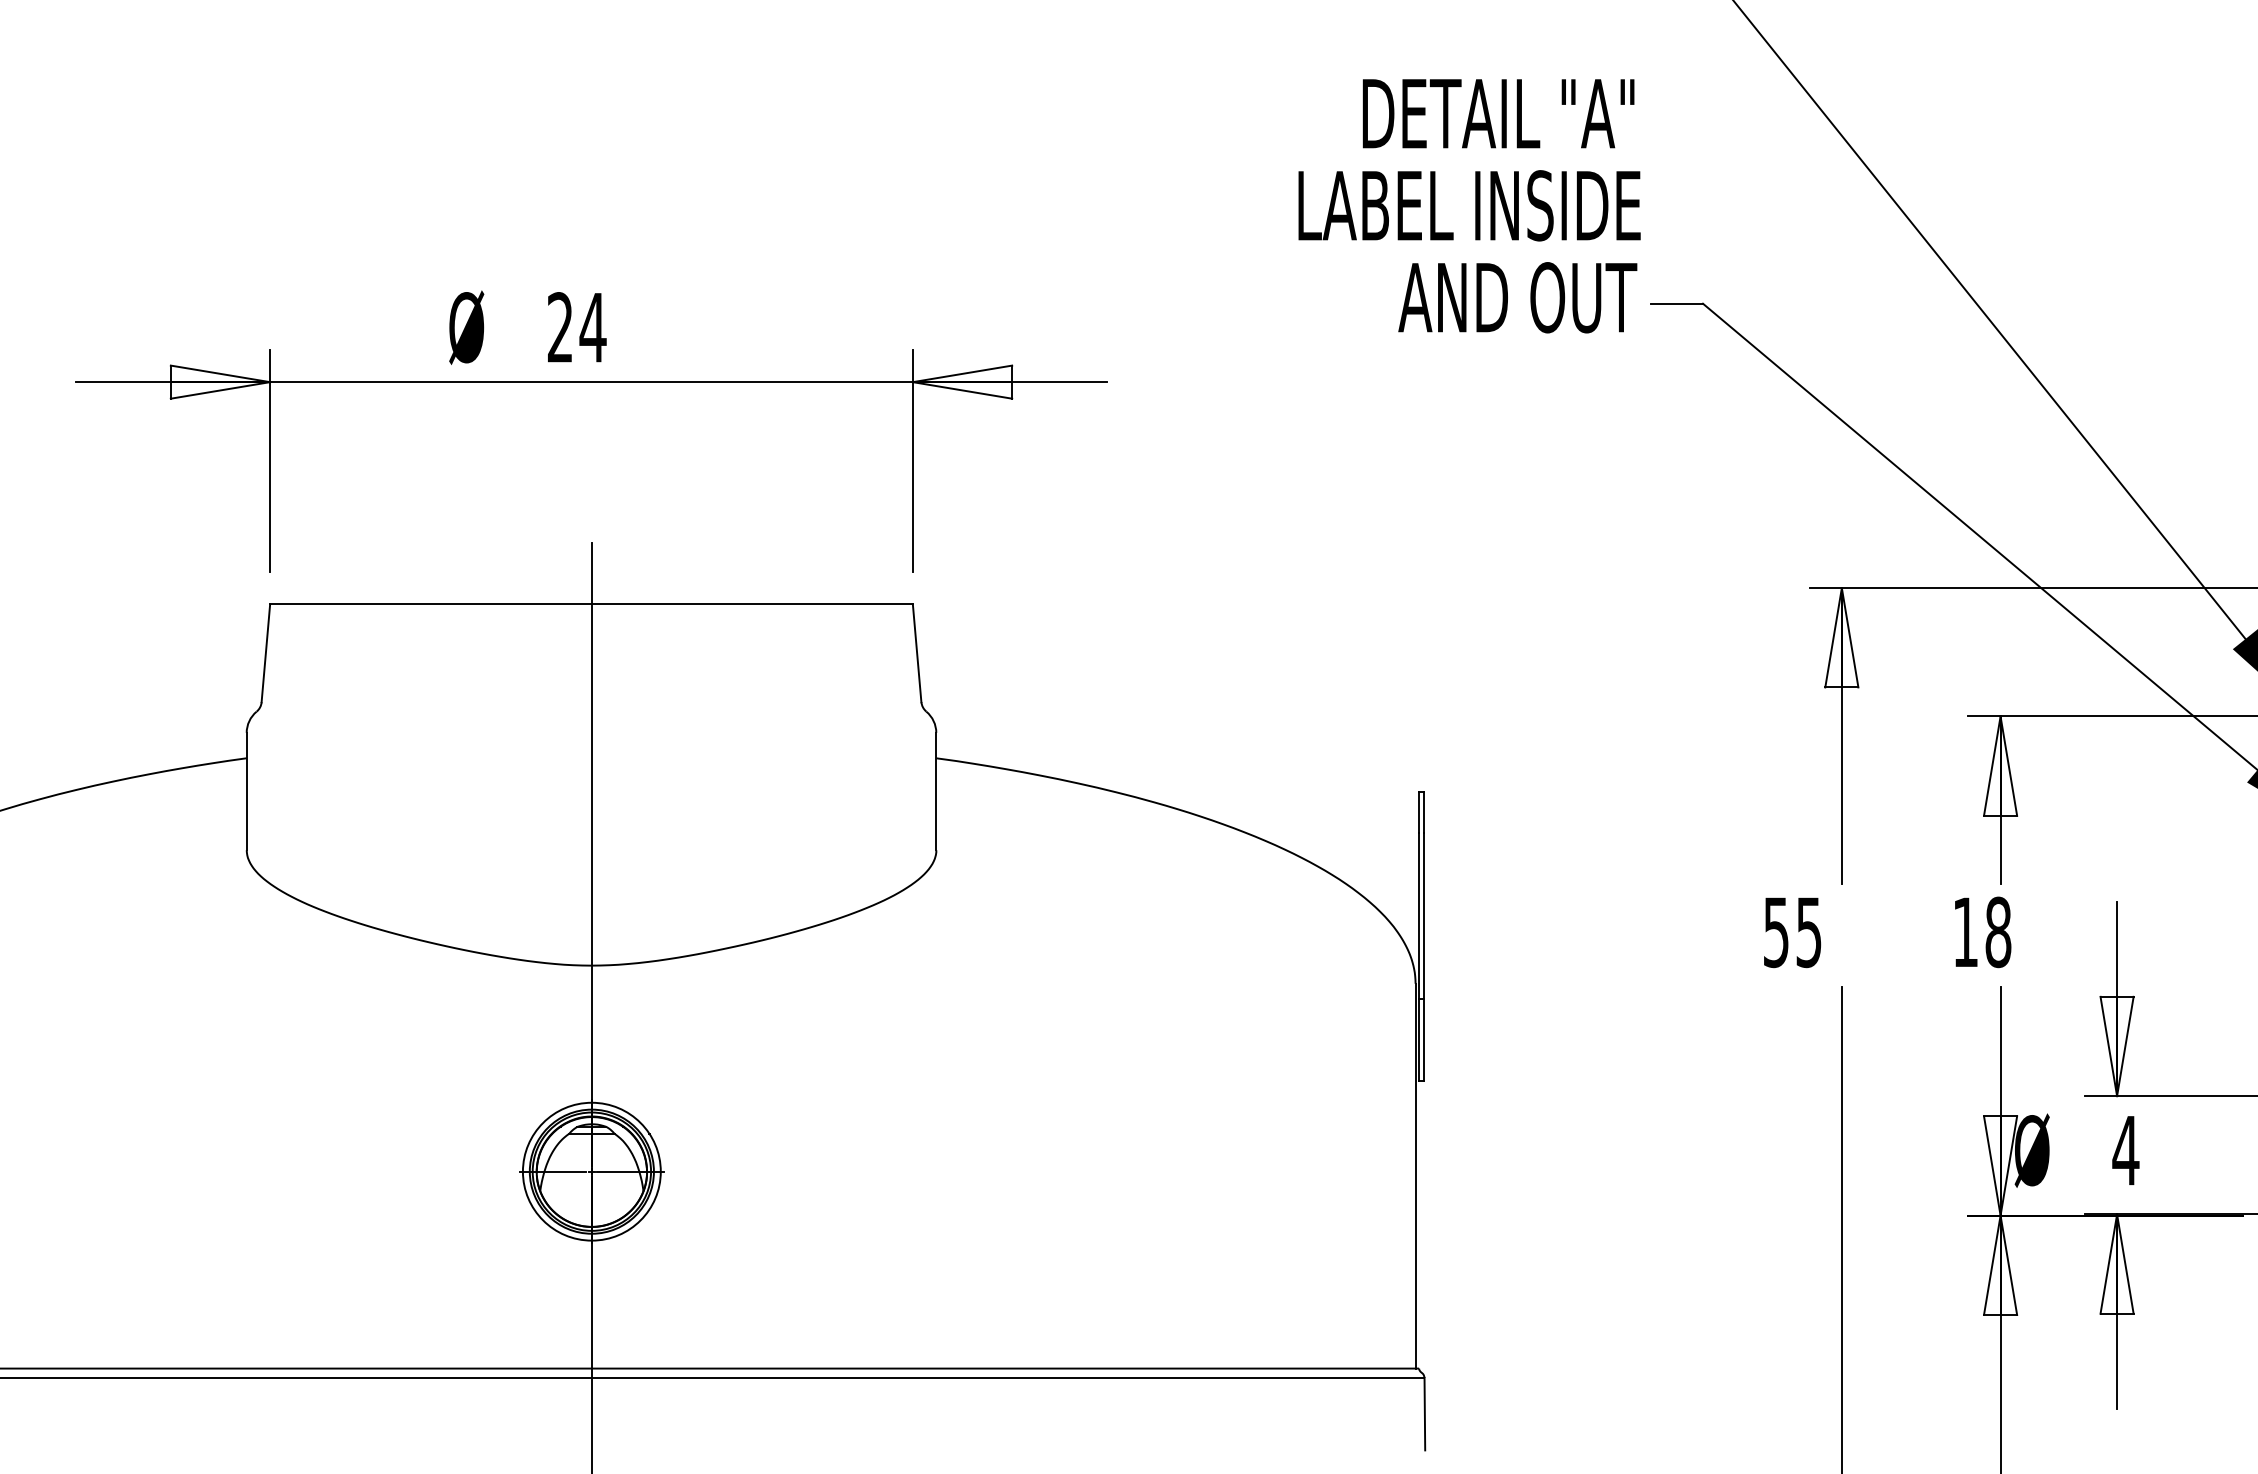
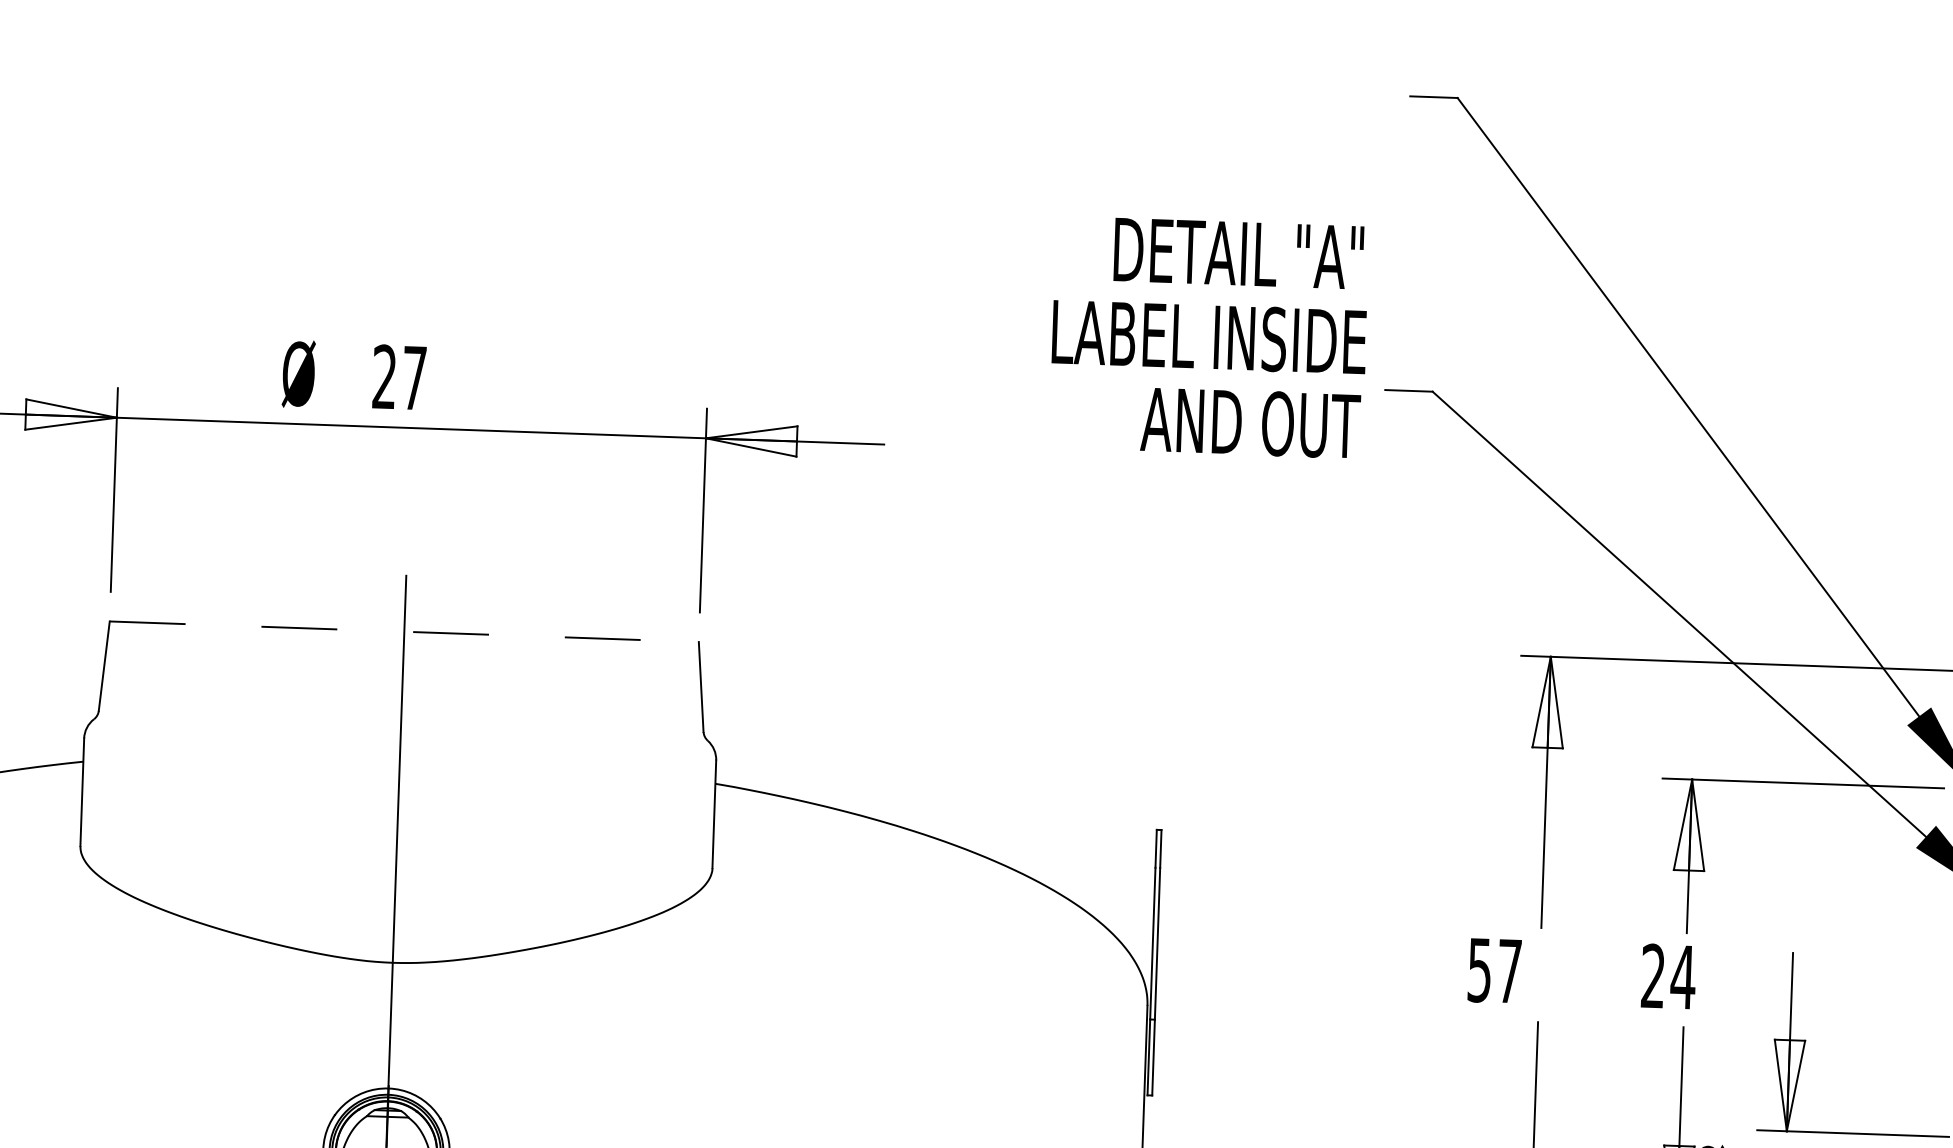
text: (1469, 206) -> (1209, 337), moved
text: (592, 327) -> (414, 377), 24 -> 27
line: (592, 604) -> (405, 631), solid -> dashed
text: (1808, 932) -> (1509, 971), 55 -> 57
text: (1982, 932) -> (1668, 976), 18 -> 24

